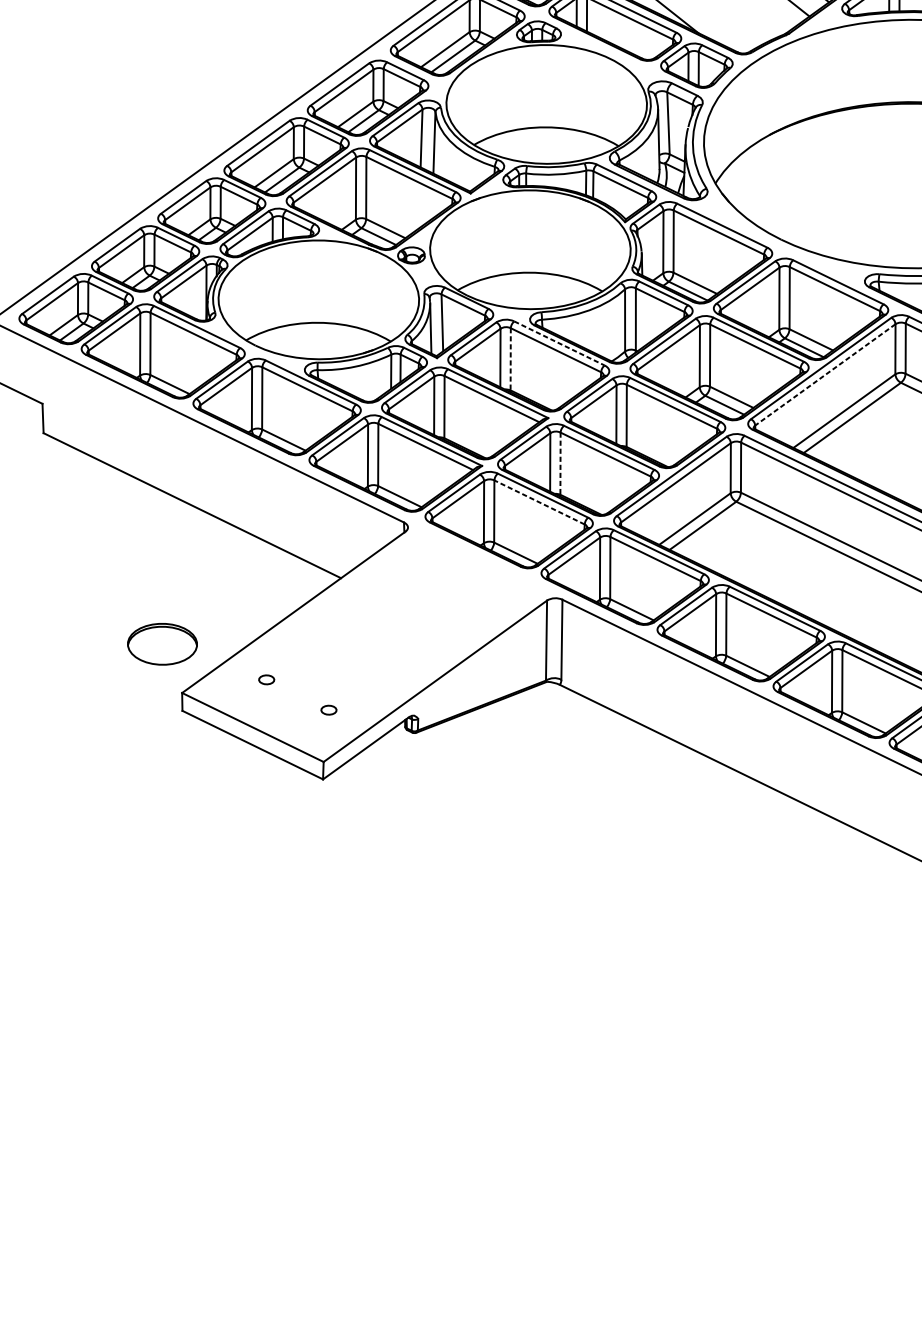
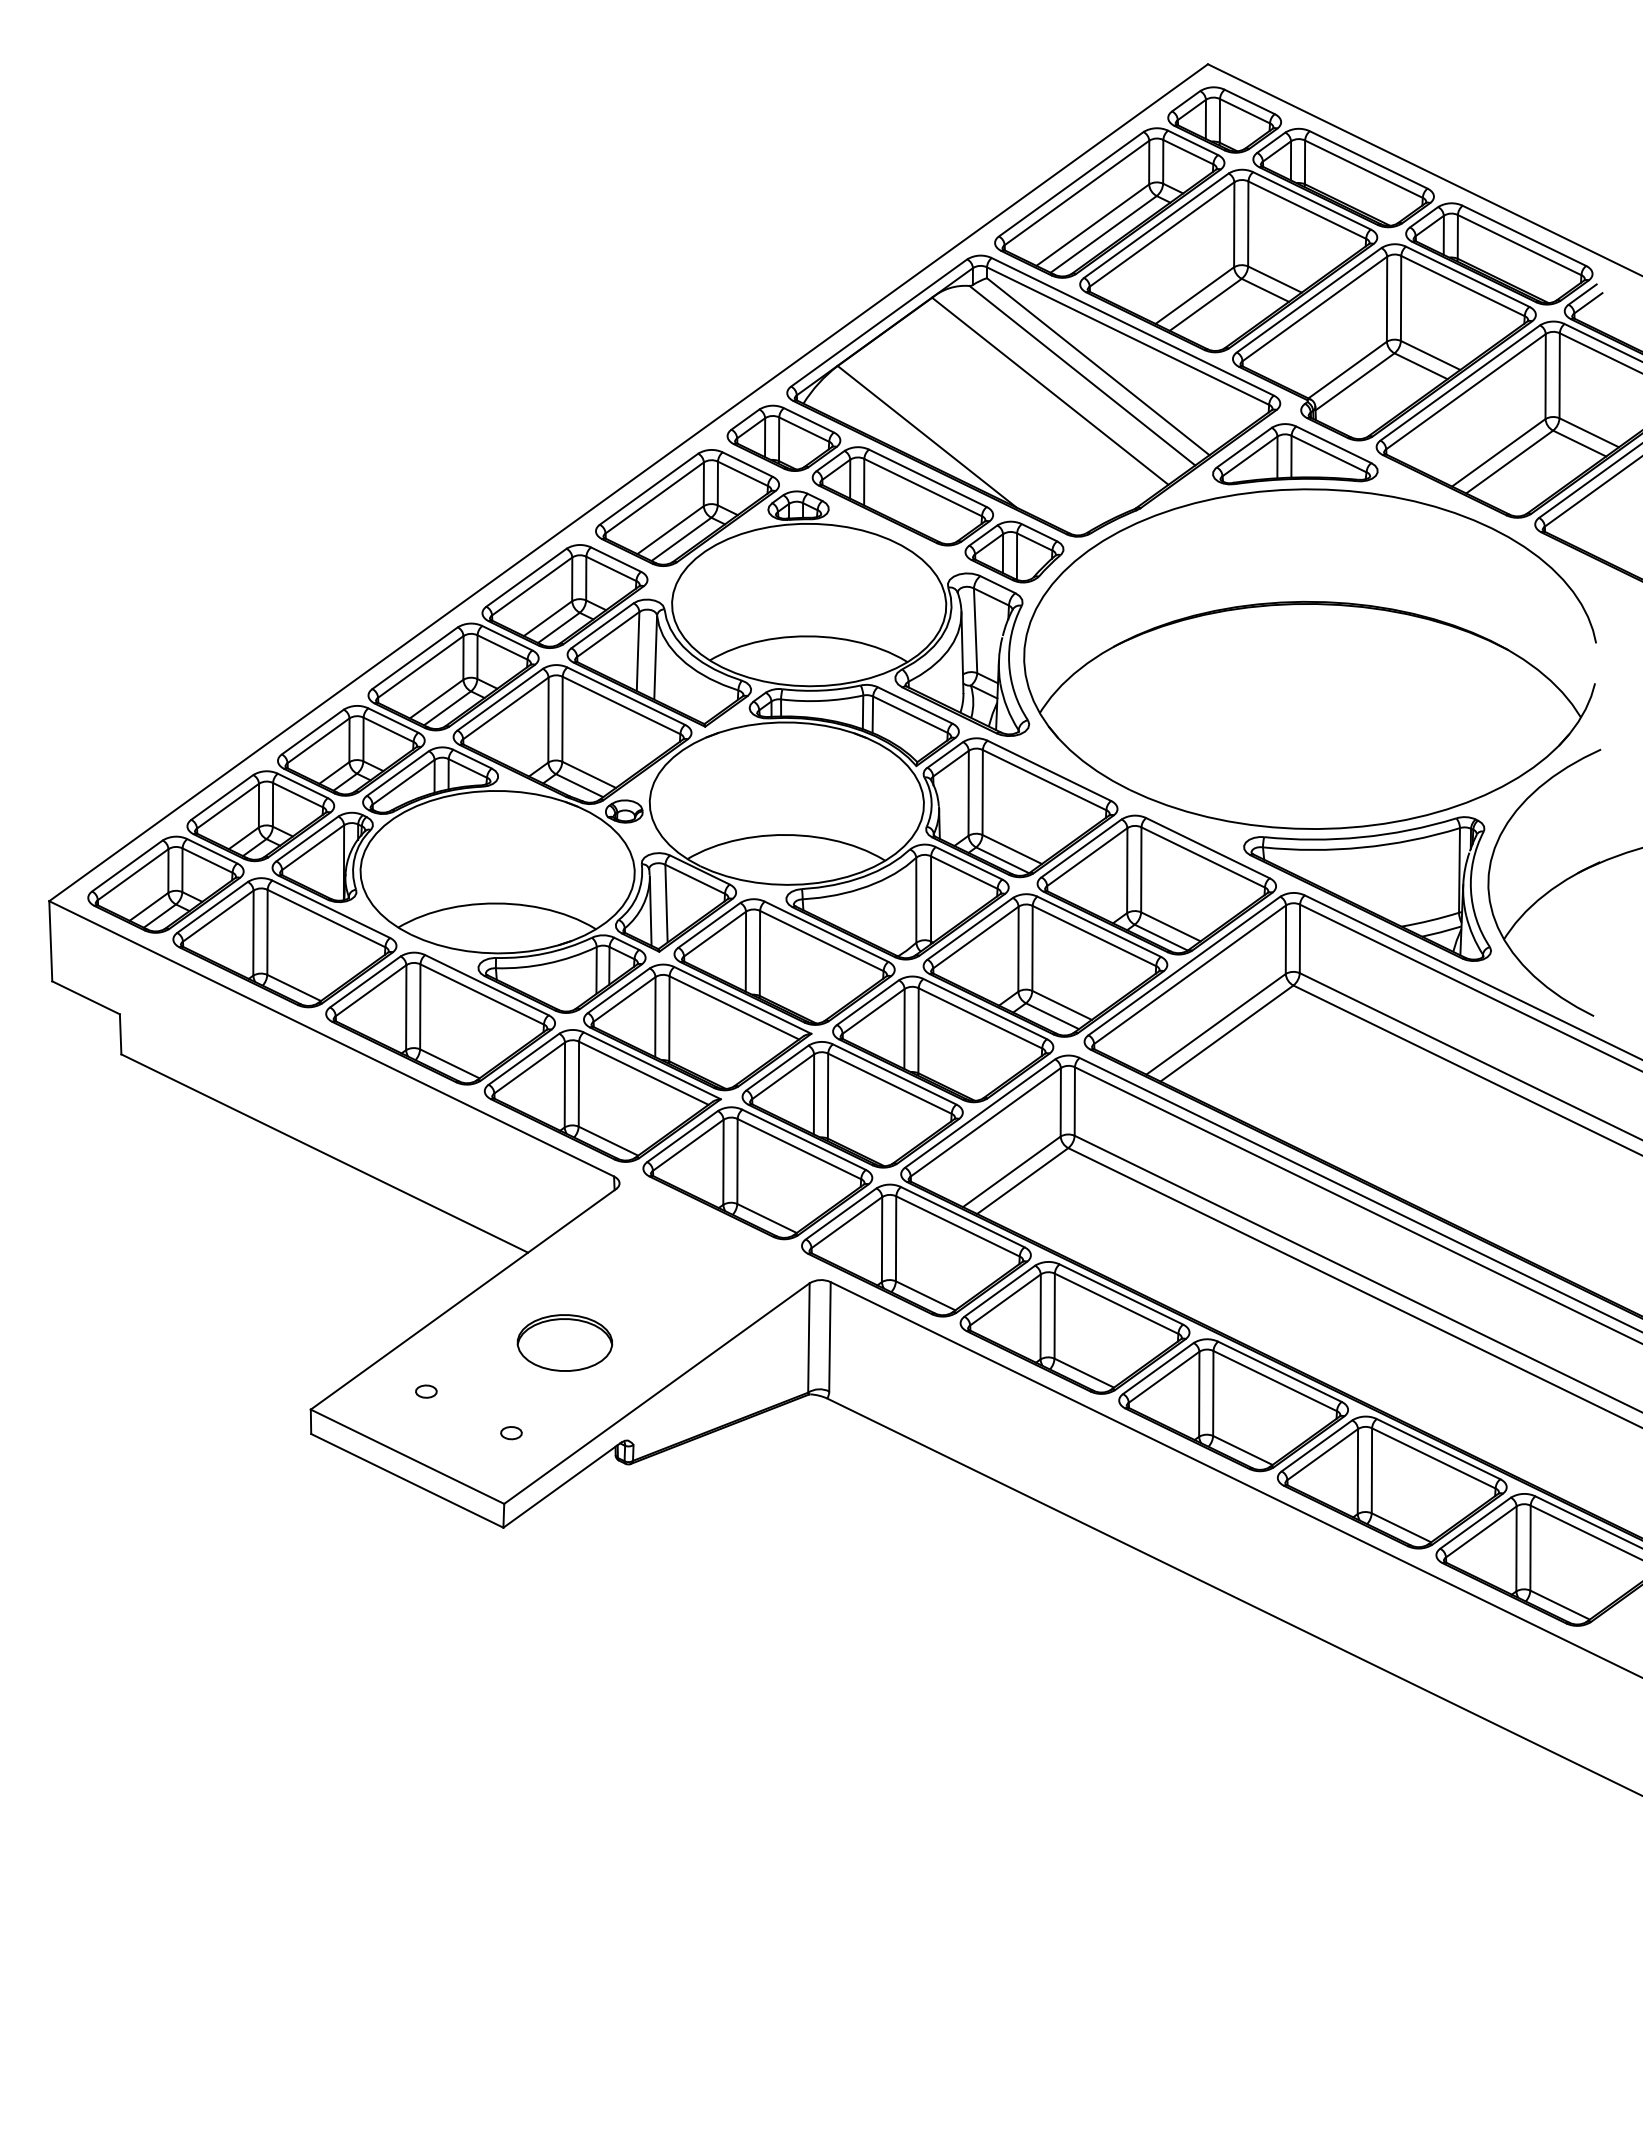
line: (559, 343) -> (826, 931), dashed -> solid
line: (510, 359) -> (759, 953), dashed -> solid
line: (824, 375) -> (1189, 975), dashed -> solid
line: (560, 463) -> (828, 1096), dashed -> solid
line: (539, 502) -> (799, 1149), dashed -> solid
part: (162, 643) -> (564, 1342), moved

